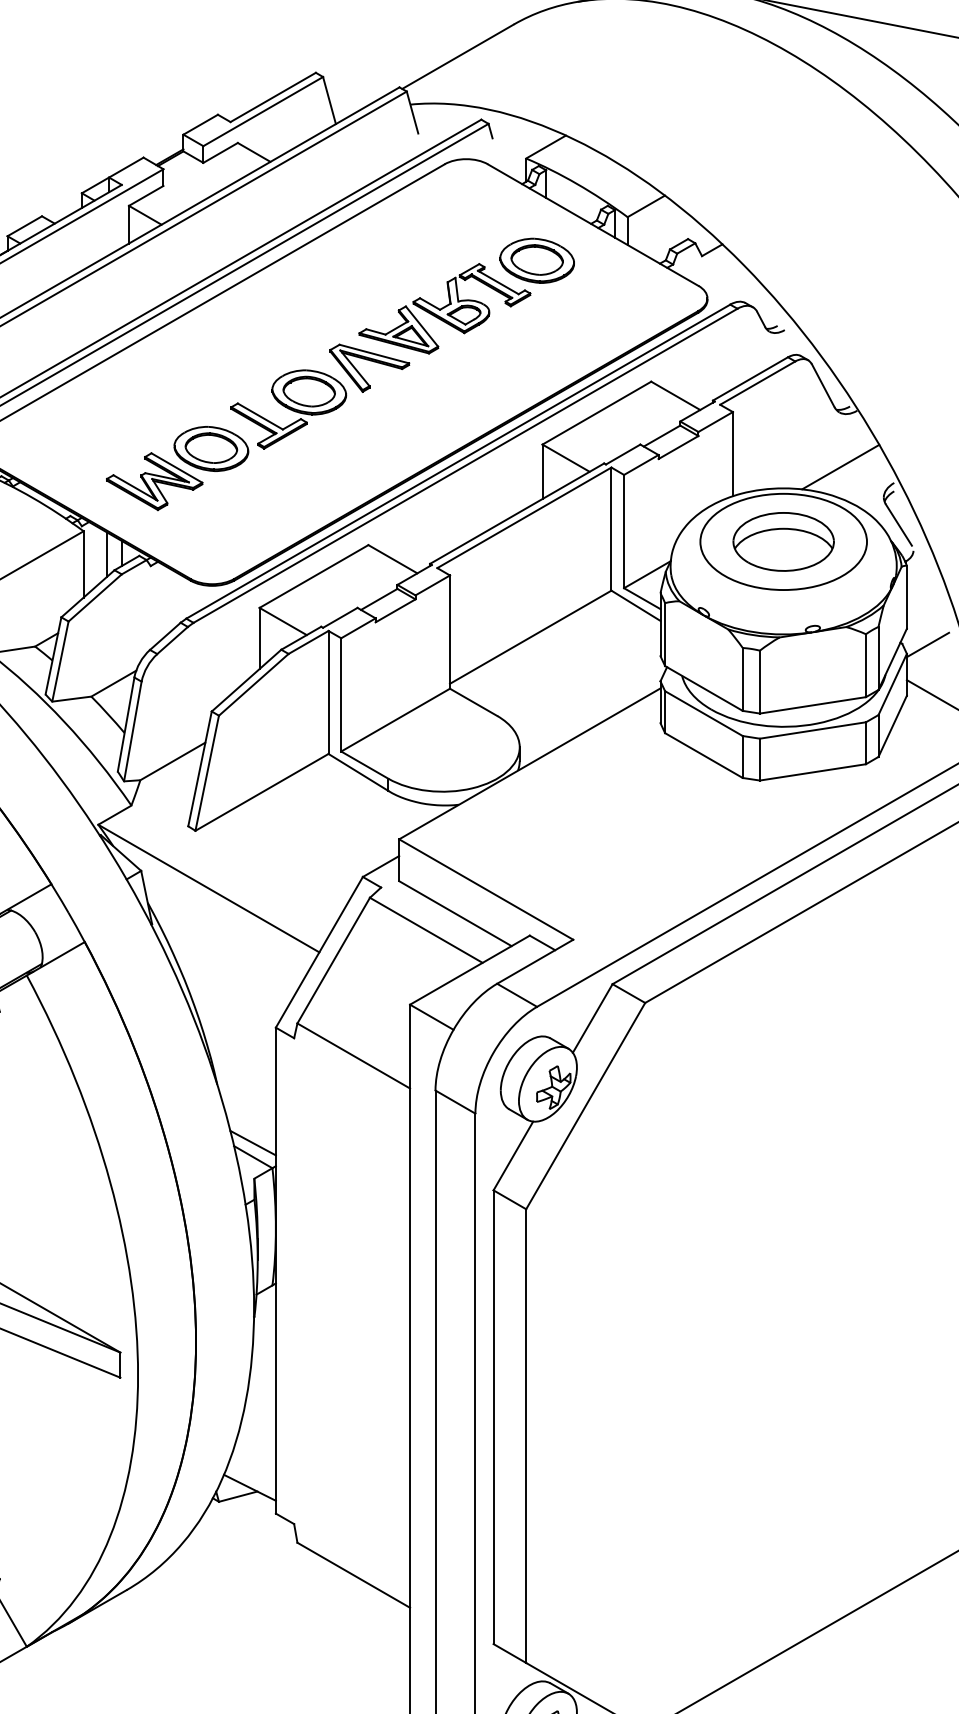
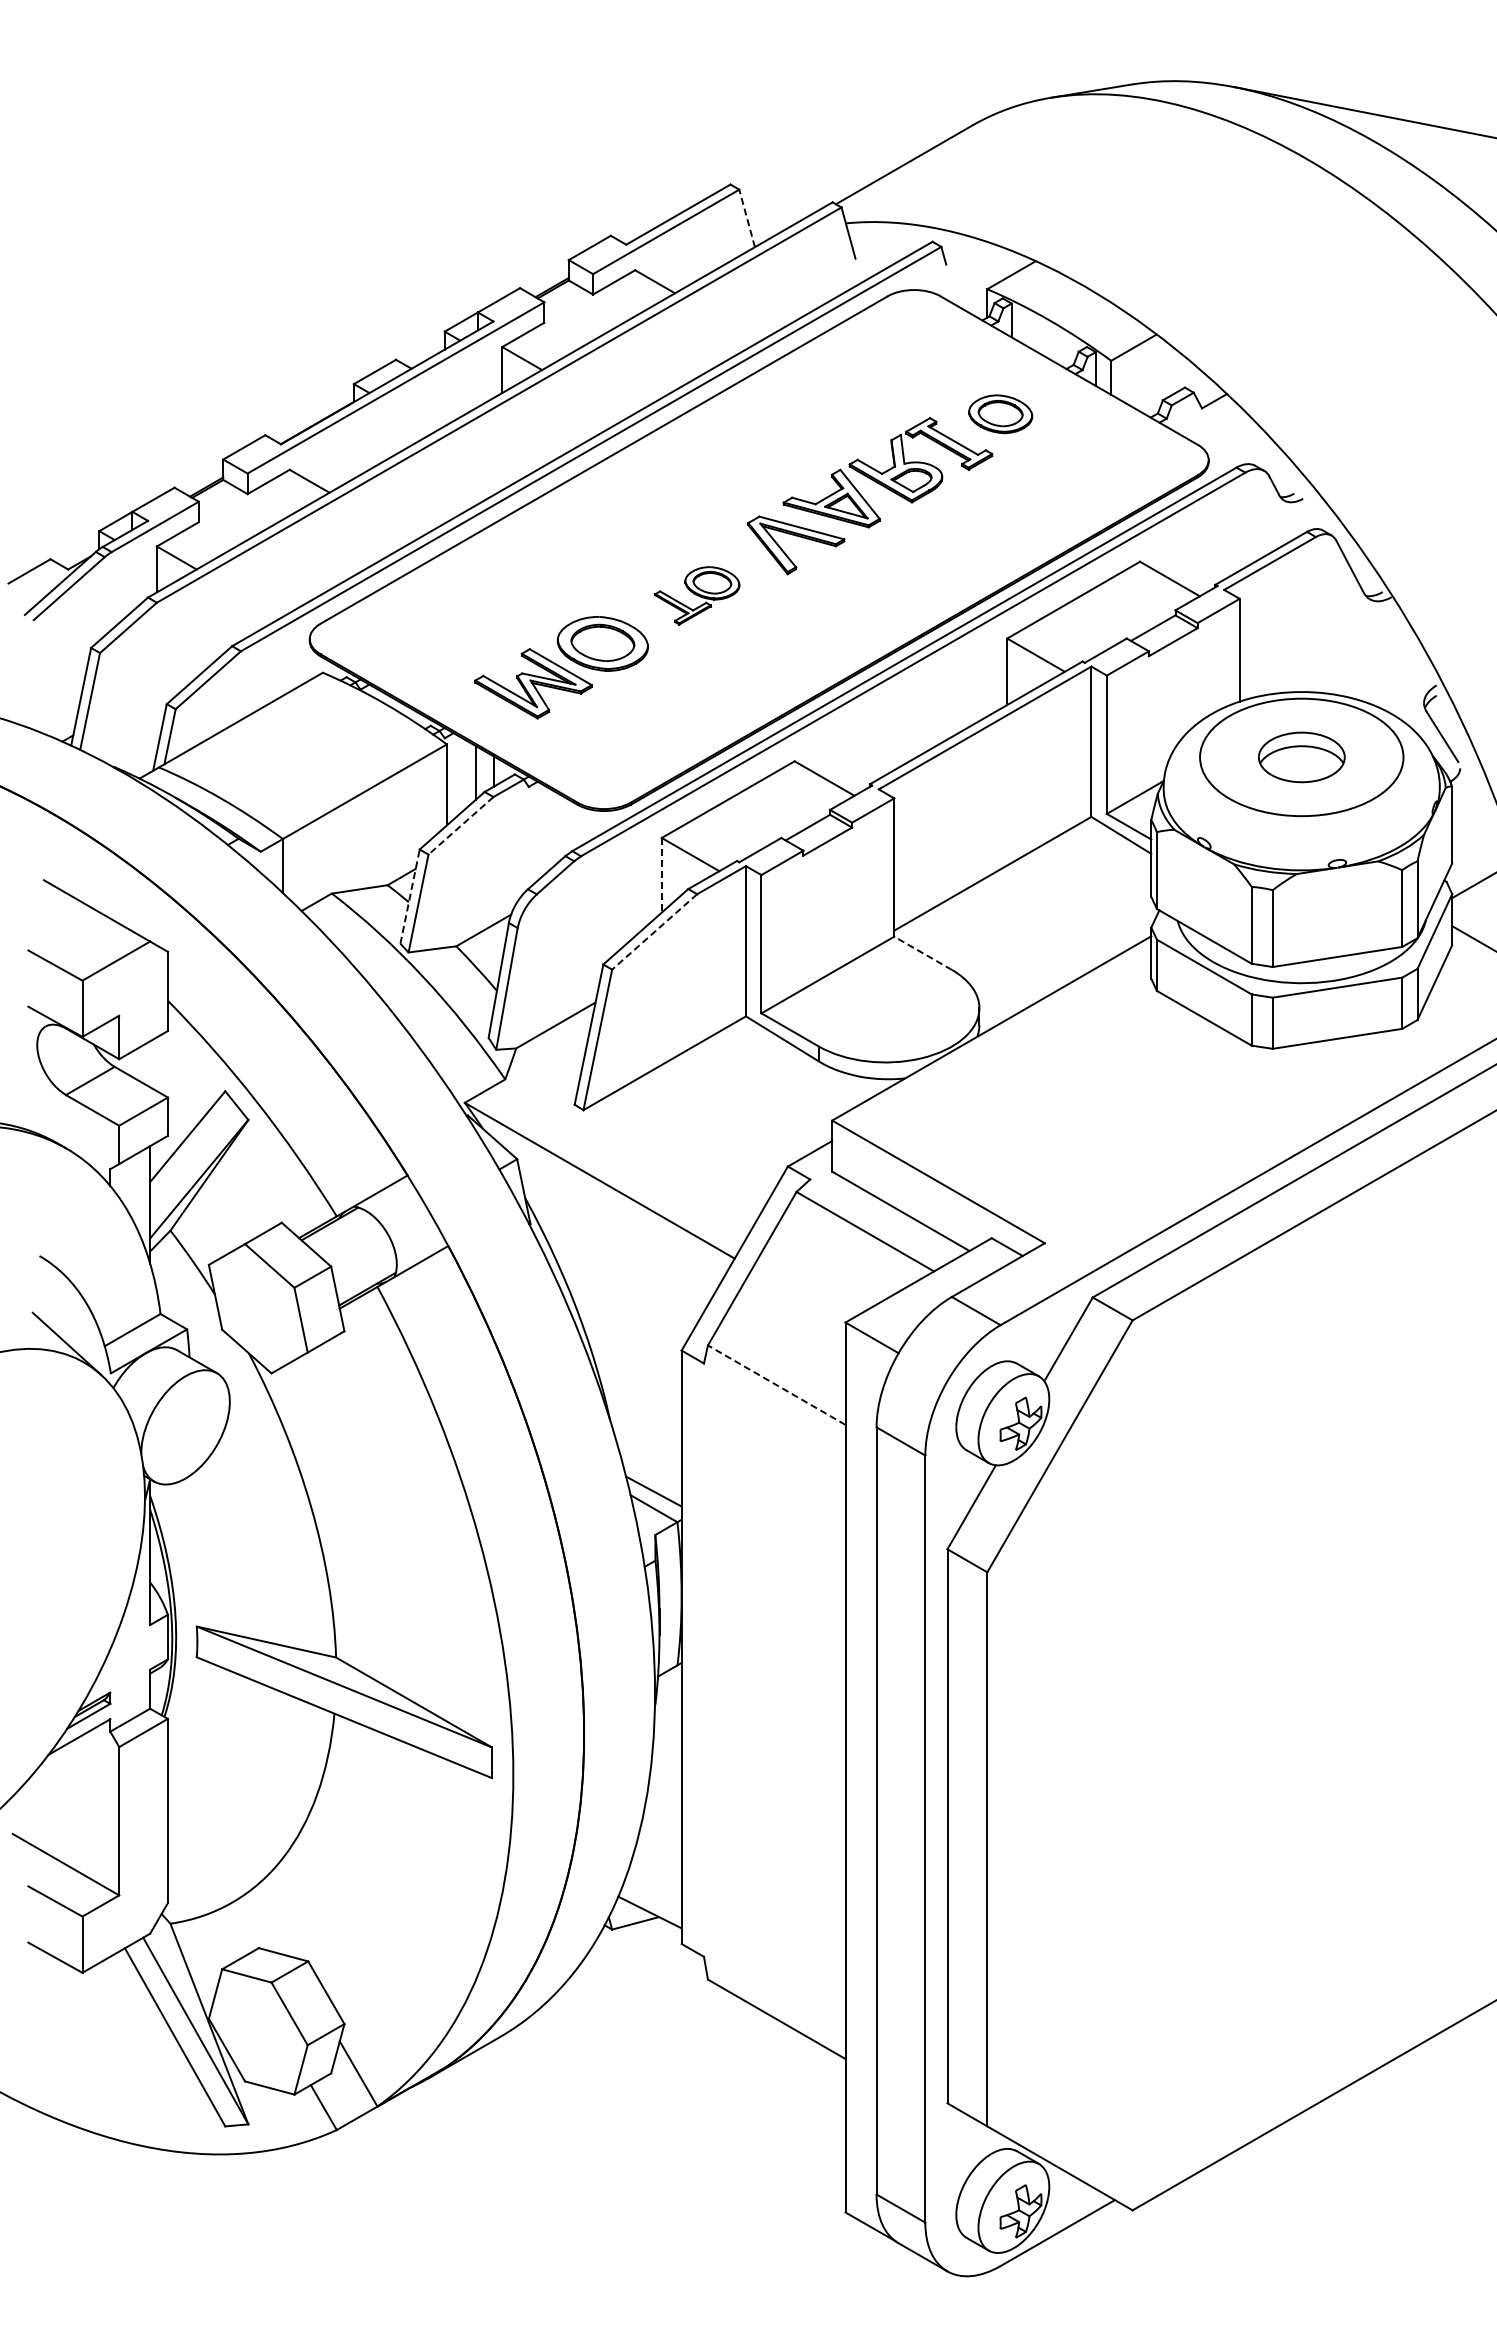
line: (329, 100) -> (747, 218), solid -> dashed
part: (536, 261) -> (1000, 414), size x0.7
part: (288, 409) -> (697, 595), size x0.6
line: (840, 466) -> (1371, 665), removed
part: (783, 541) -> (1301, 757), size x0.7
line: (94, 598) -> (460, 826), solid -> dashed
line: (259, 638) -> (661, 875), solid -> dashed
line: (53, 655) -> (410, 896), solid -> dashed
line: (253, 684) -> (654, 931), solid -> dashed
line: (473, 702) -> (922, 953), solid -> dashed
line: (353, 1055) -> (776, 1384), solid -> dashed

